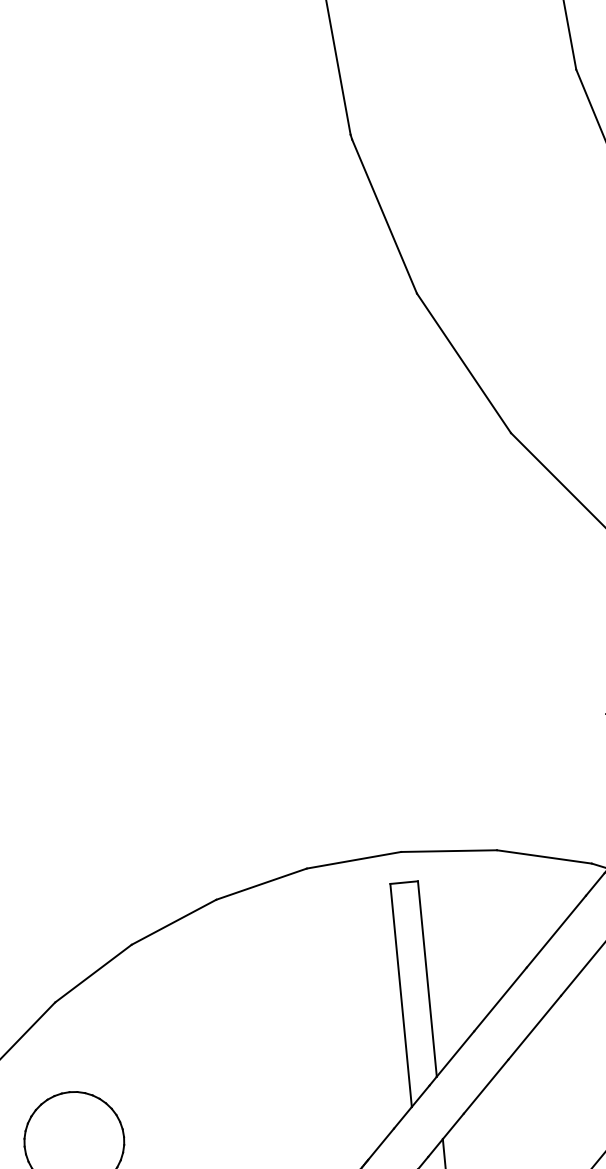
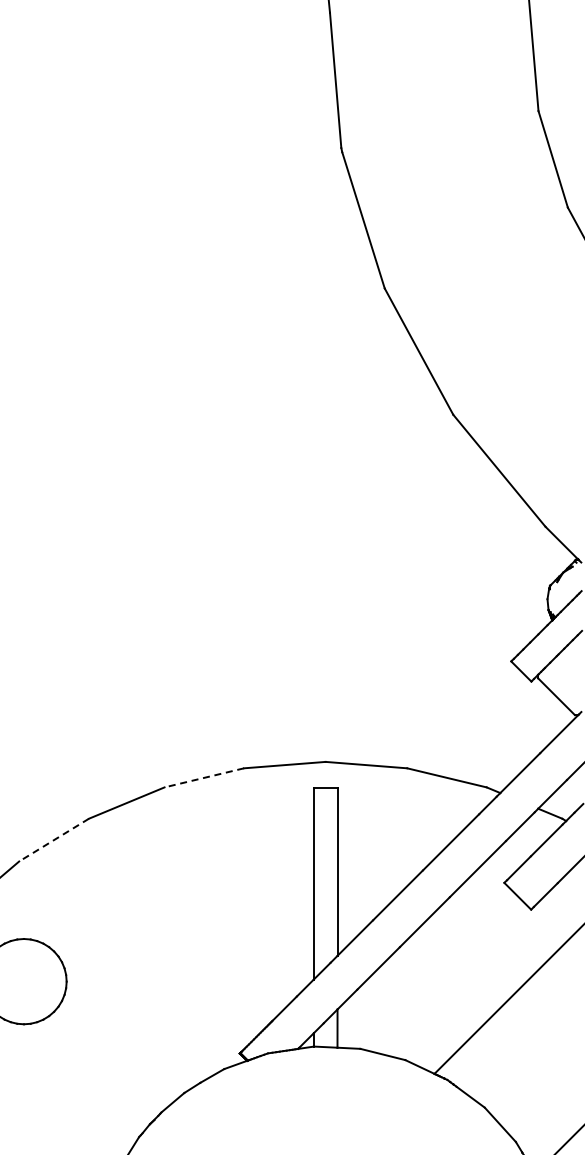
line: (261, 883) -> (204, 777), solid -> dashed
line: (94, 973) -> (54, 840), solid -> dashed

